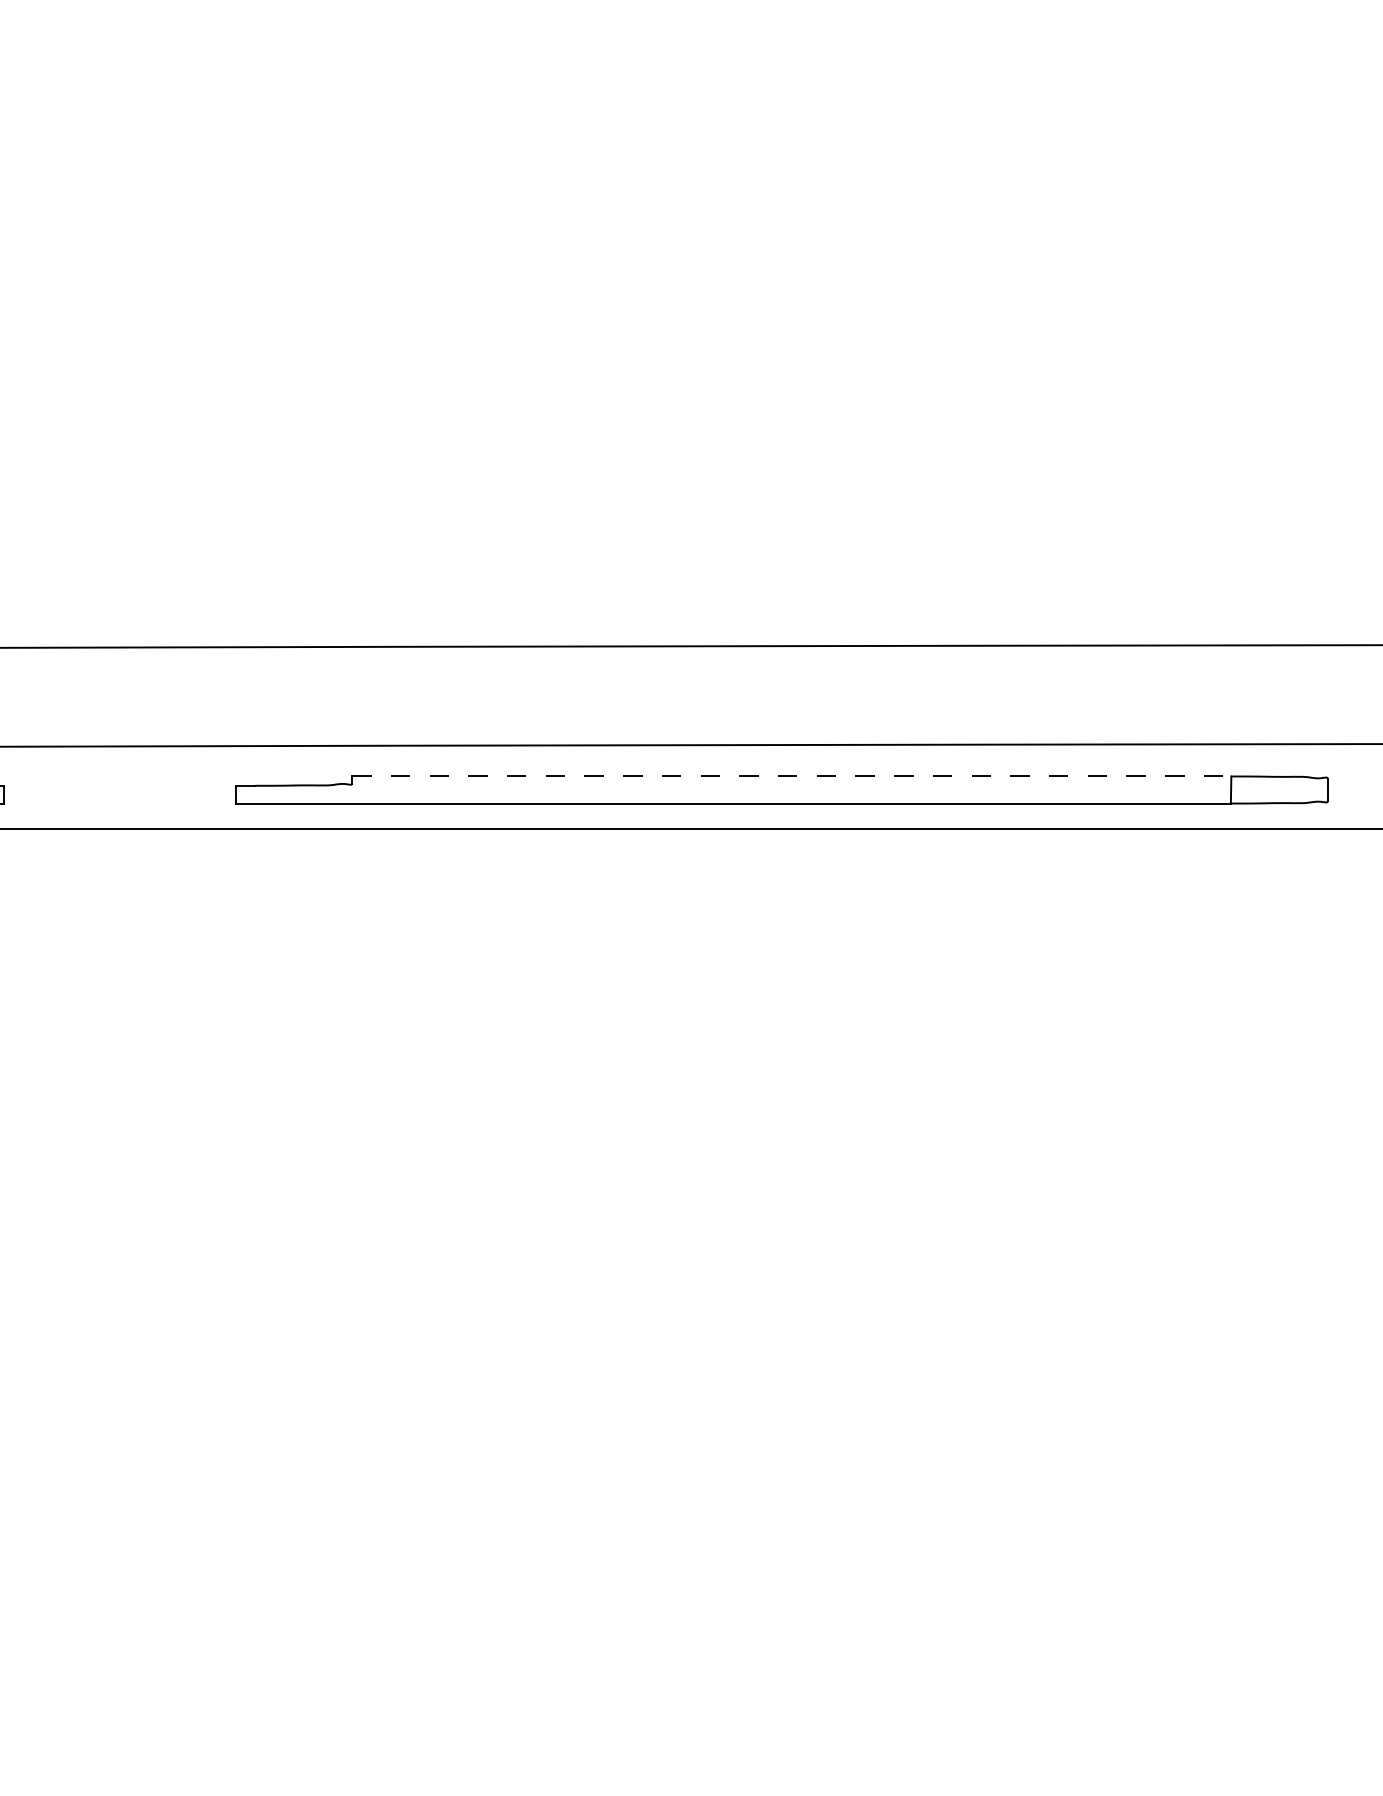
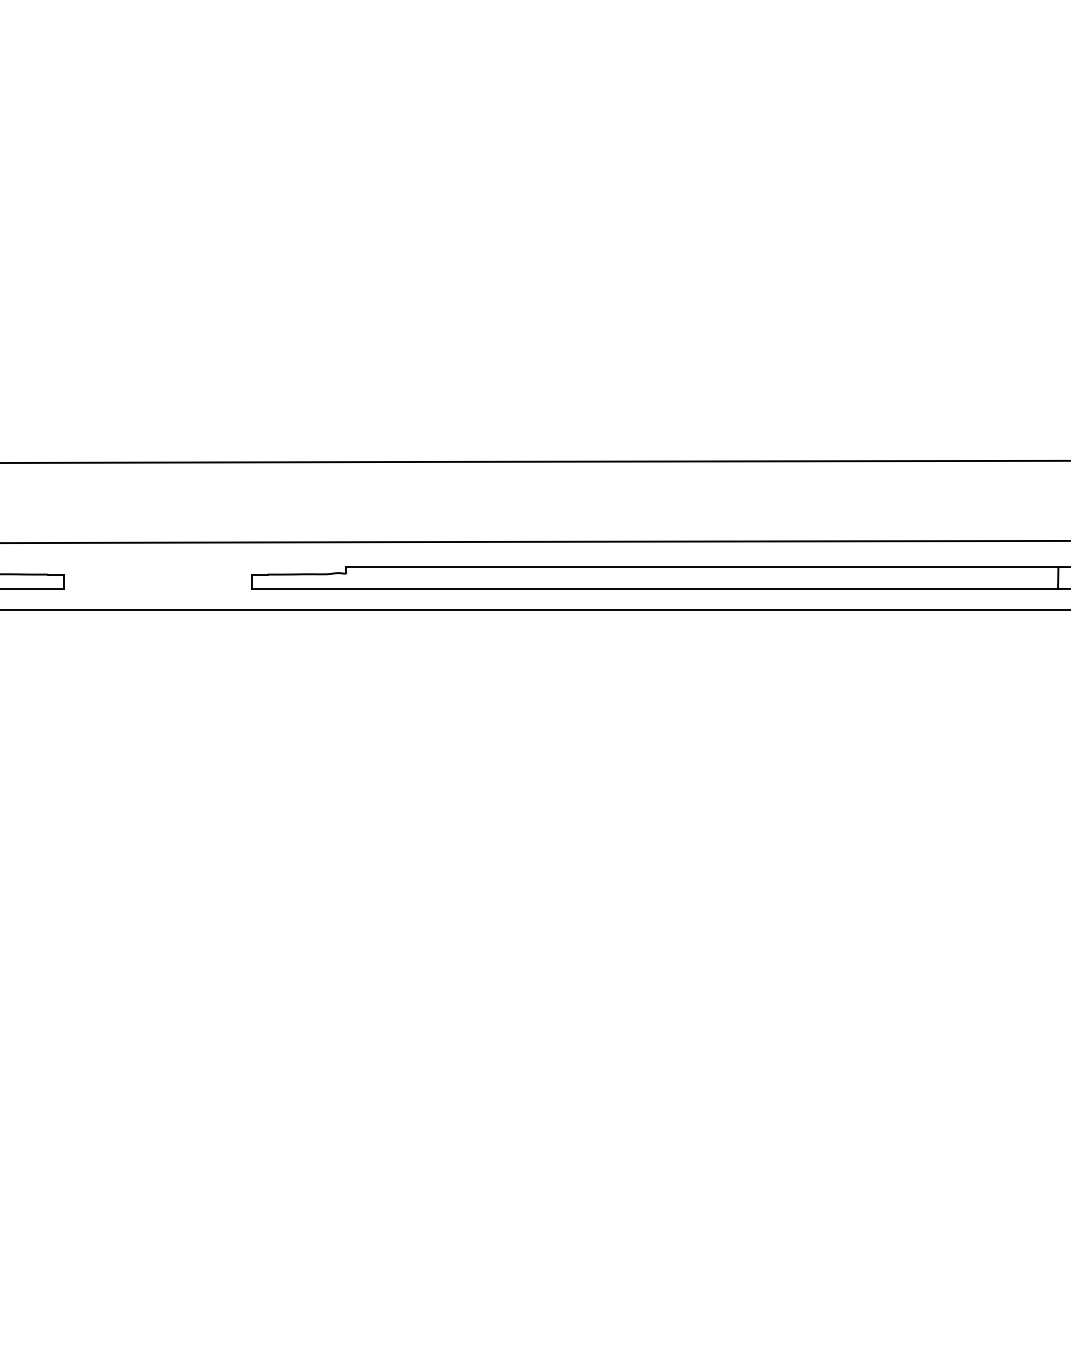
line: (792, 776) -> (702, 567), dashed -> solid

